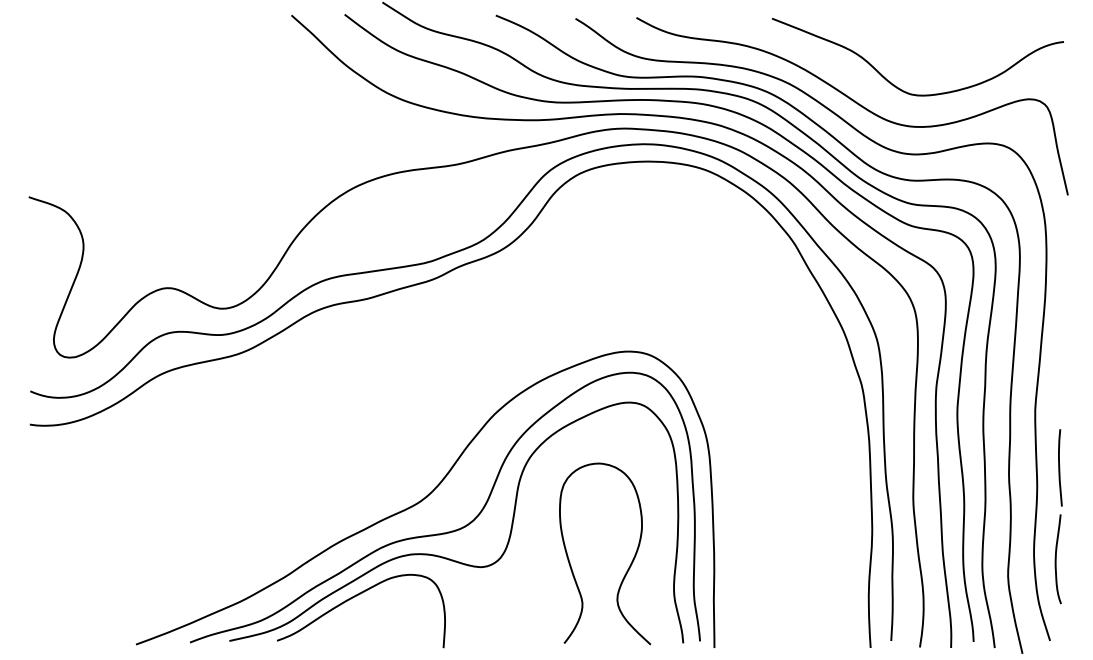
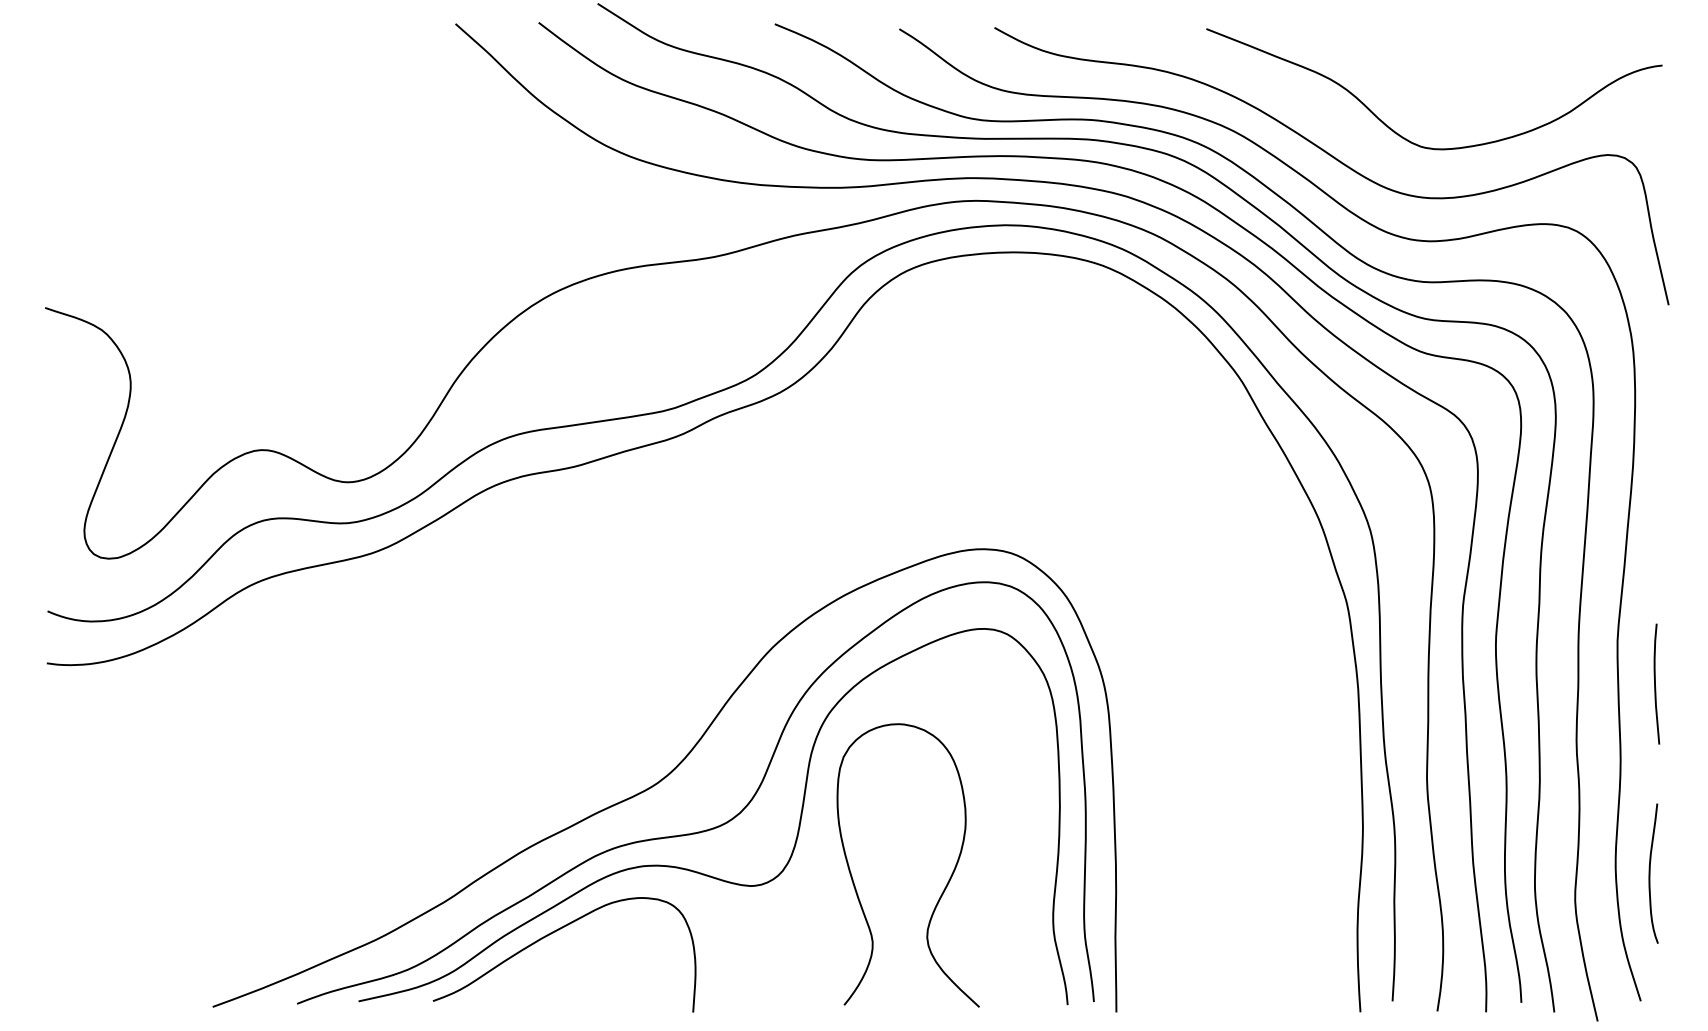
curve: (1060, 467) -> (1657, 683), moved
curve: (629, 565) -> (946, 883), moved

